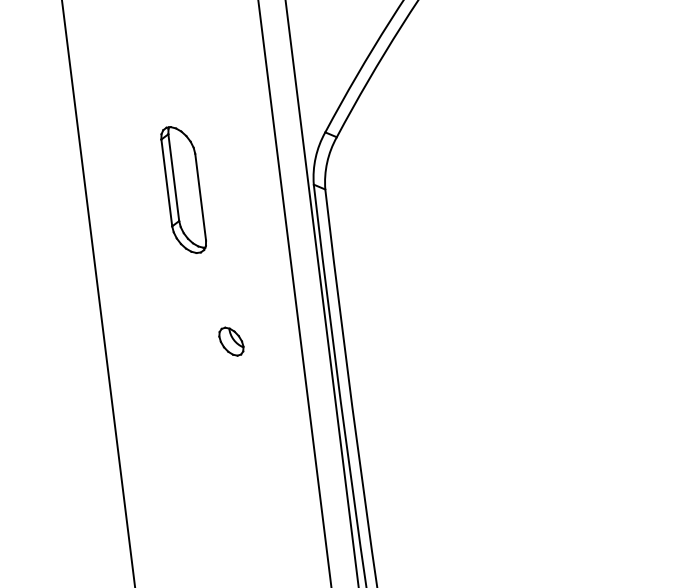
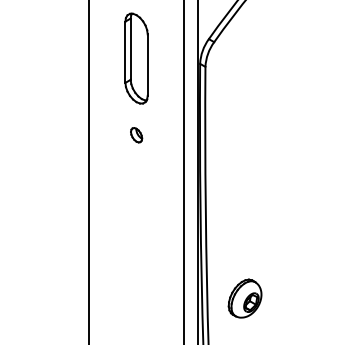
part: (183, 189) -> (136, 58), size x1.43
part: (231, 342) -> (136, 135), moved

